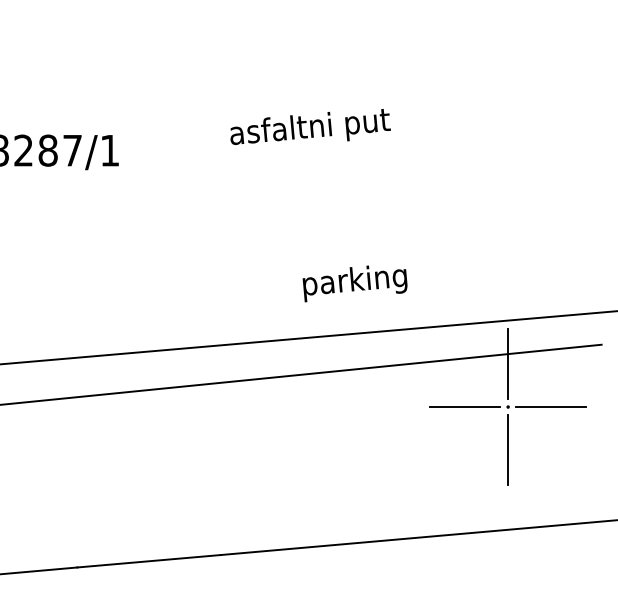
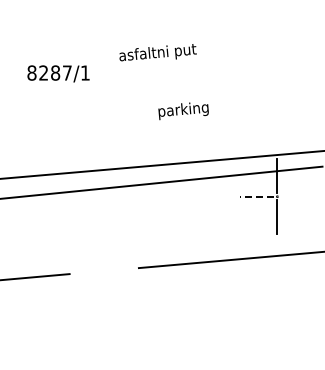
text: (309, 126) -> (157, 52), moved
text: (354, 284) -> (183, 111), moved
line: (464, 406) -> (256, 196), solid -> dashed
line: (549, 406) -> (297, 196), removed
line: (147, 562) -> (103, 271), removed

